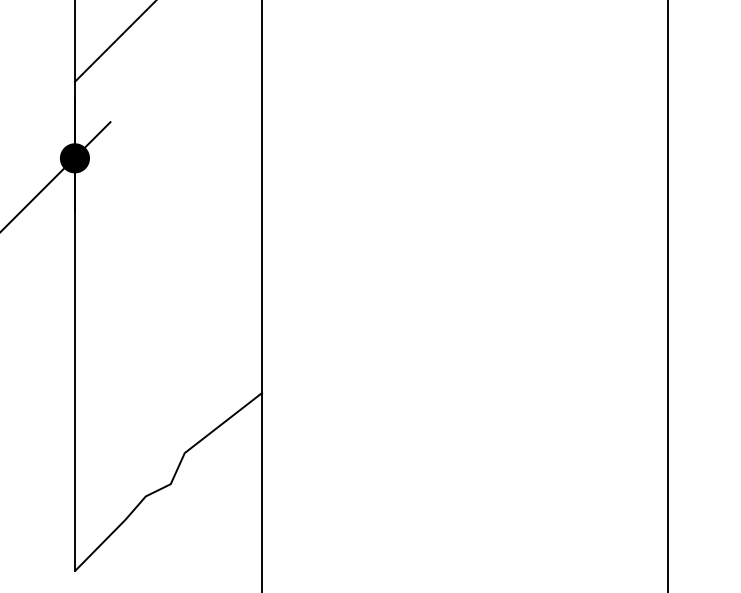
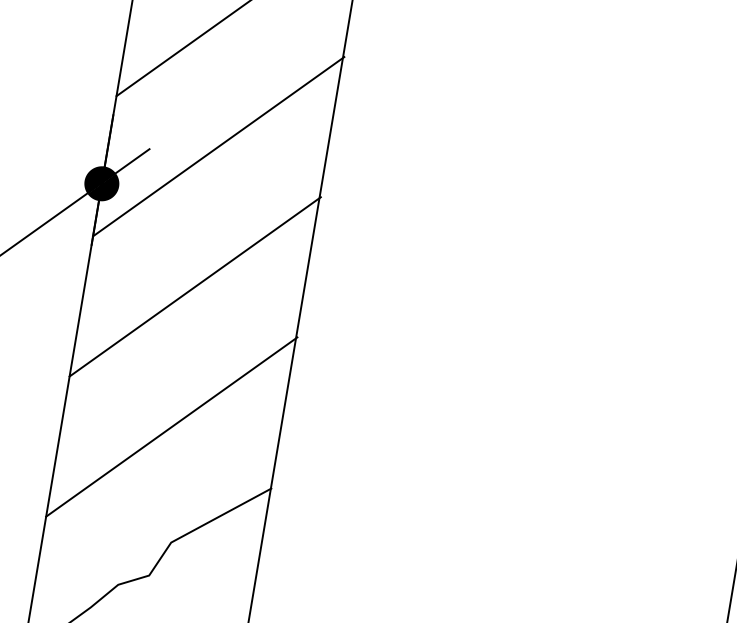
line: (168, 110) -> (218, 146), added
line: (168, 232) -> (194, 286), added
line: (168, 354) -> (171, 426), added

